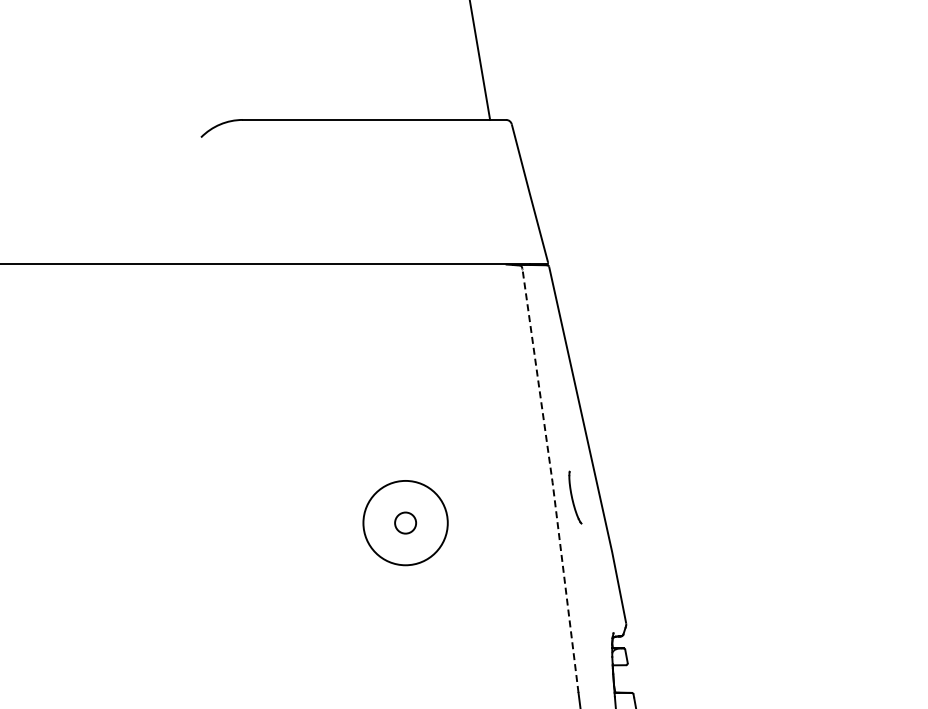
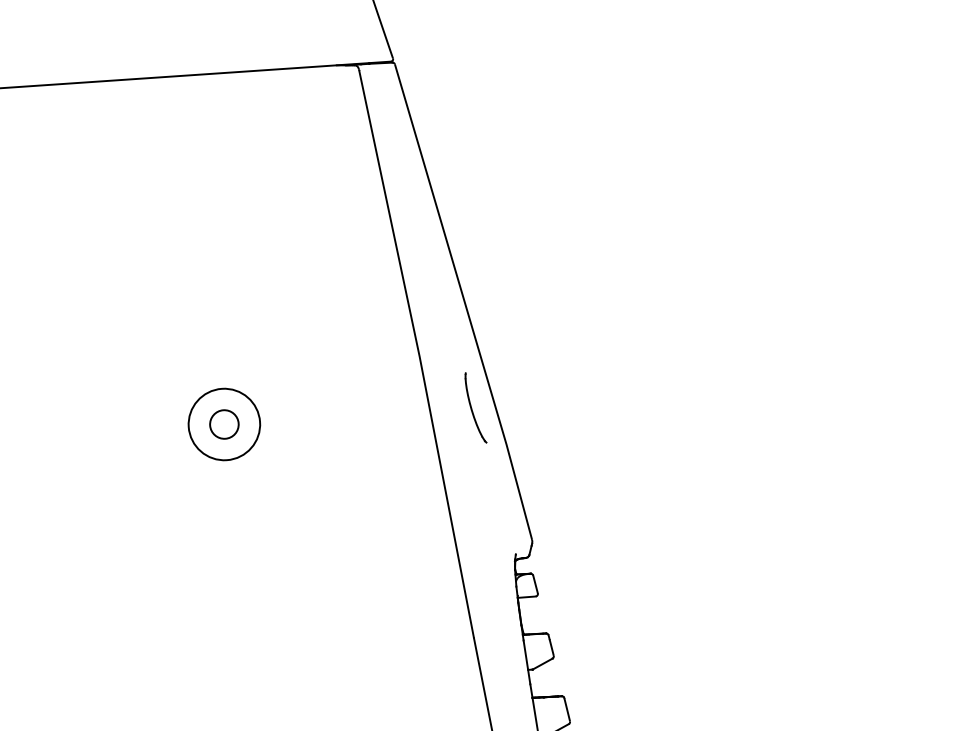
line: (552, 480) -> (419, 353), dashed -> solid
part: (575, 497) -> (475, 407), moved
circle: (405, 522) -> (224, 423), size x0.62

